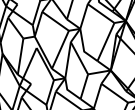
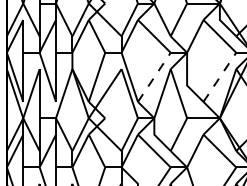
line: (105, 42) -> (219, 77), solid -> dashed
line: (60, 49) -> (154, 77), solid -> dashed

